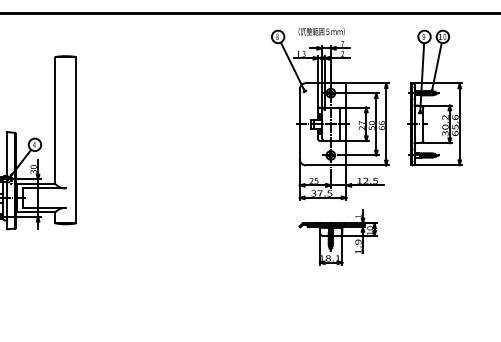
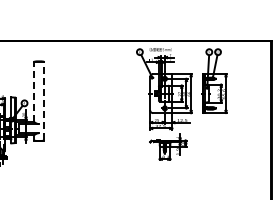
line: (55, 119) -> (34, 91), solid -> dashed
line: (77, 138) -> (44, 100), solid -> dashed

